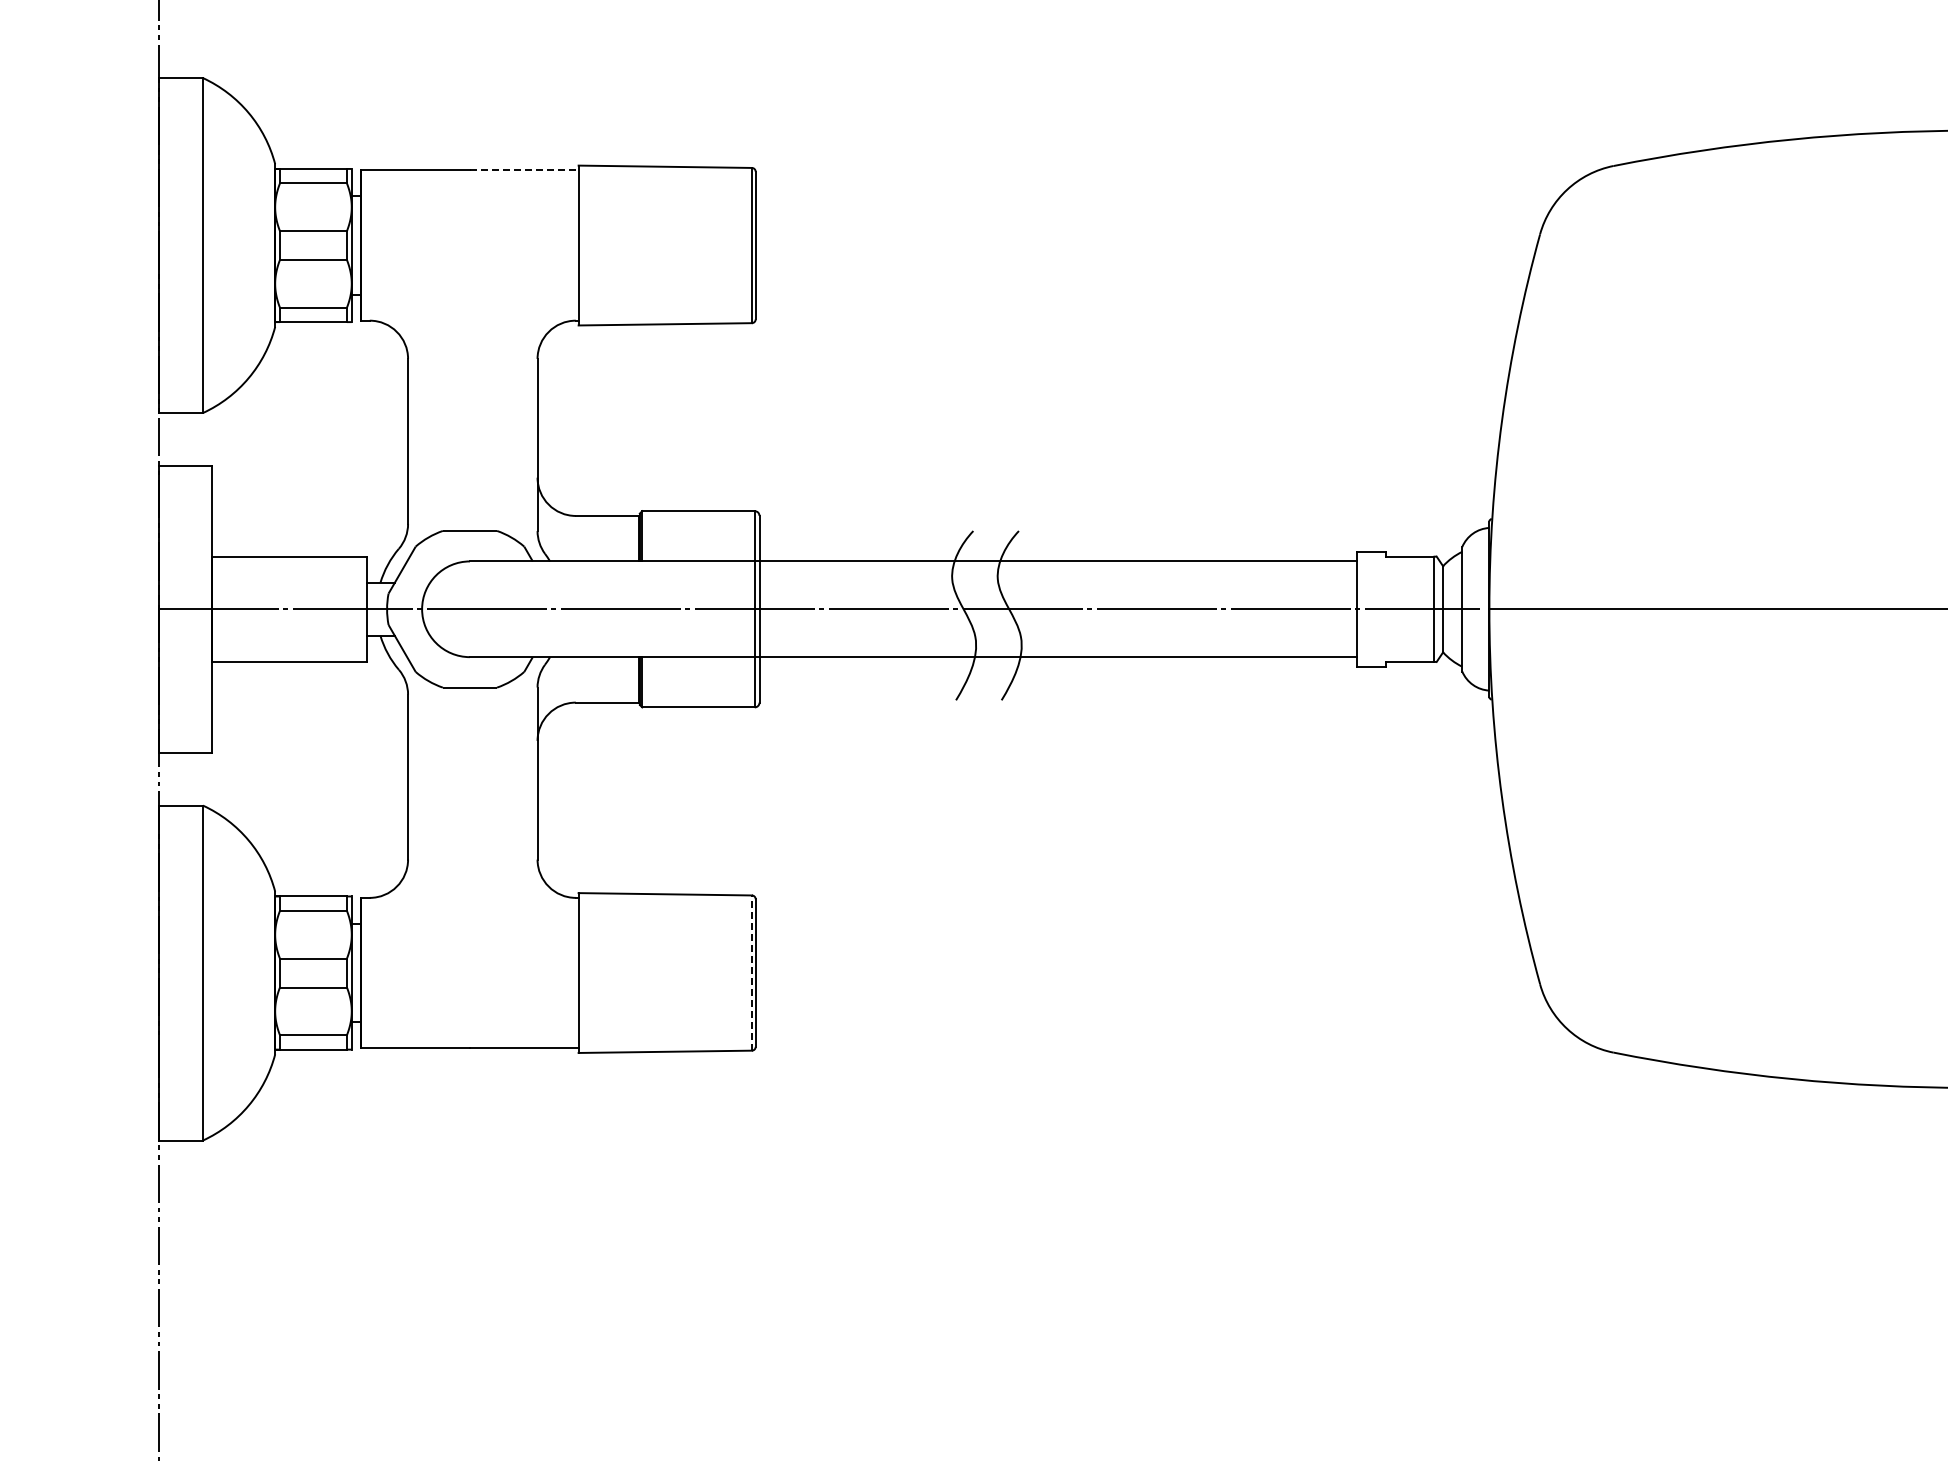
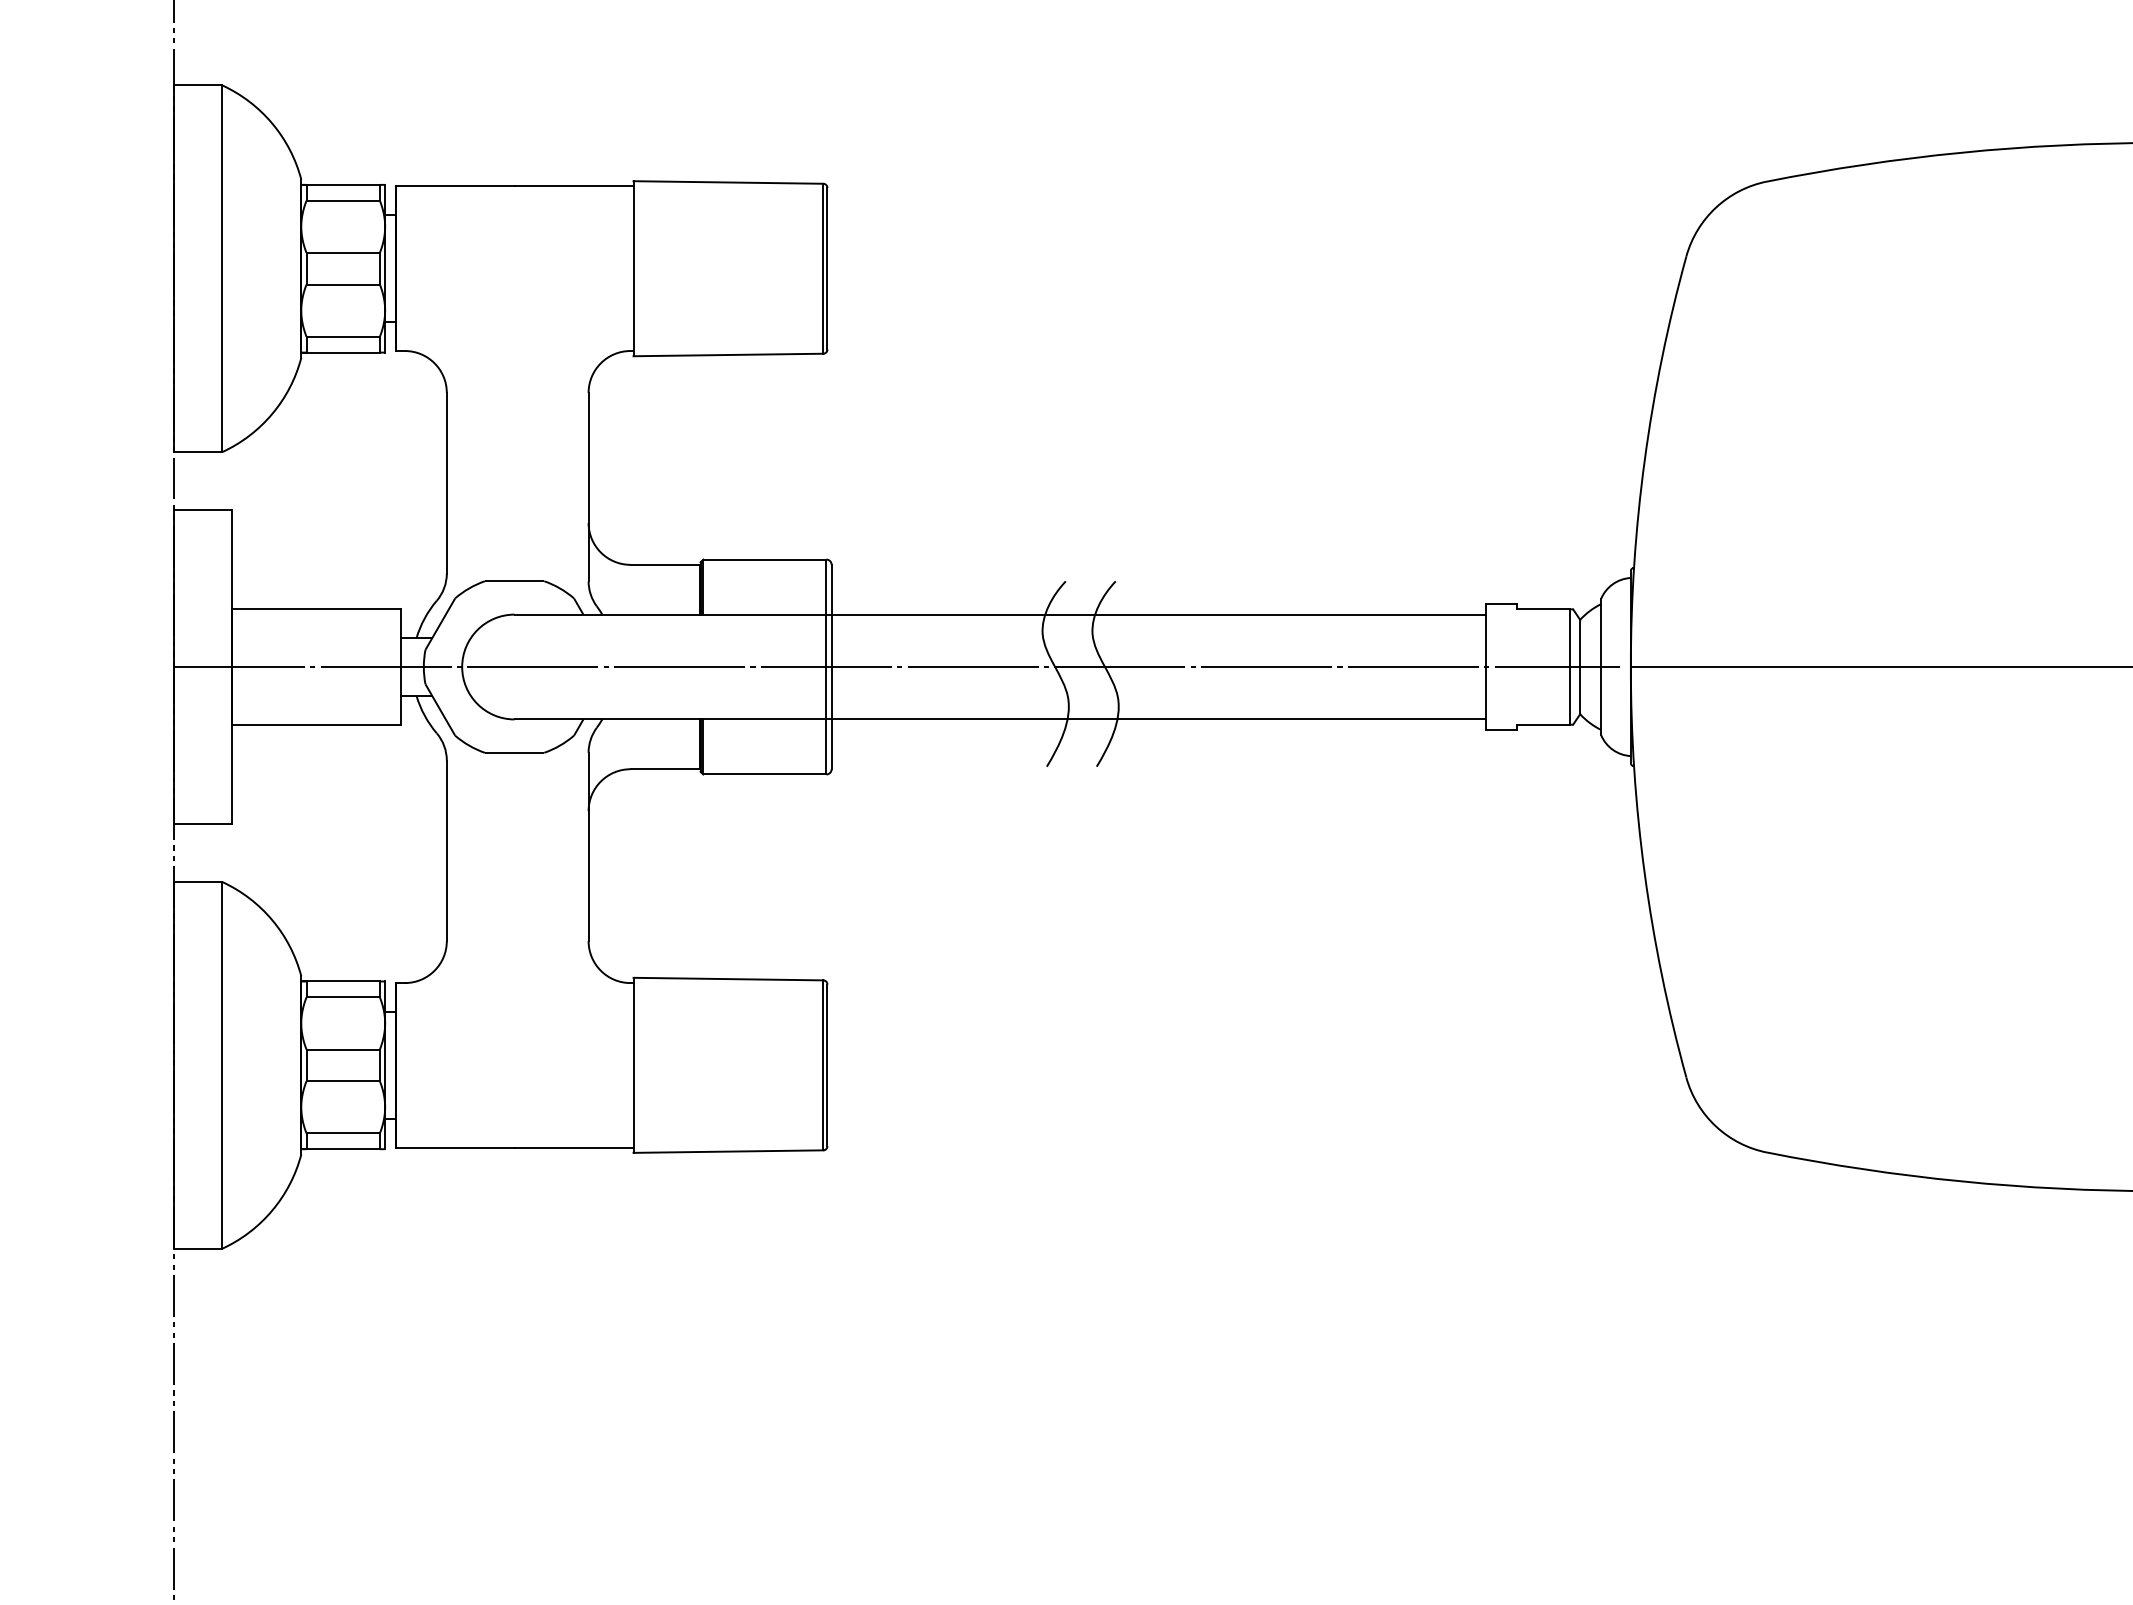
line: (524, 170) -> (574, 186), dashed -> solid
line: (751, 973) -> (822, 1065), dashed -> solid

